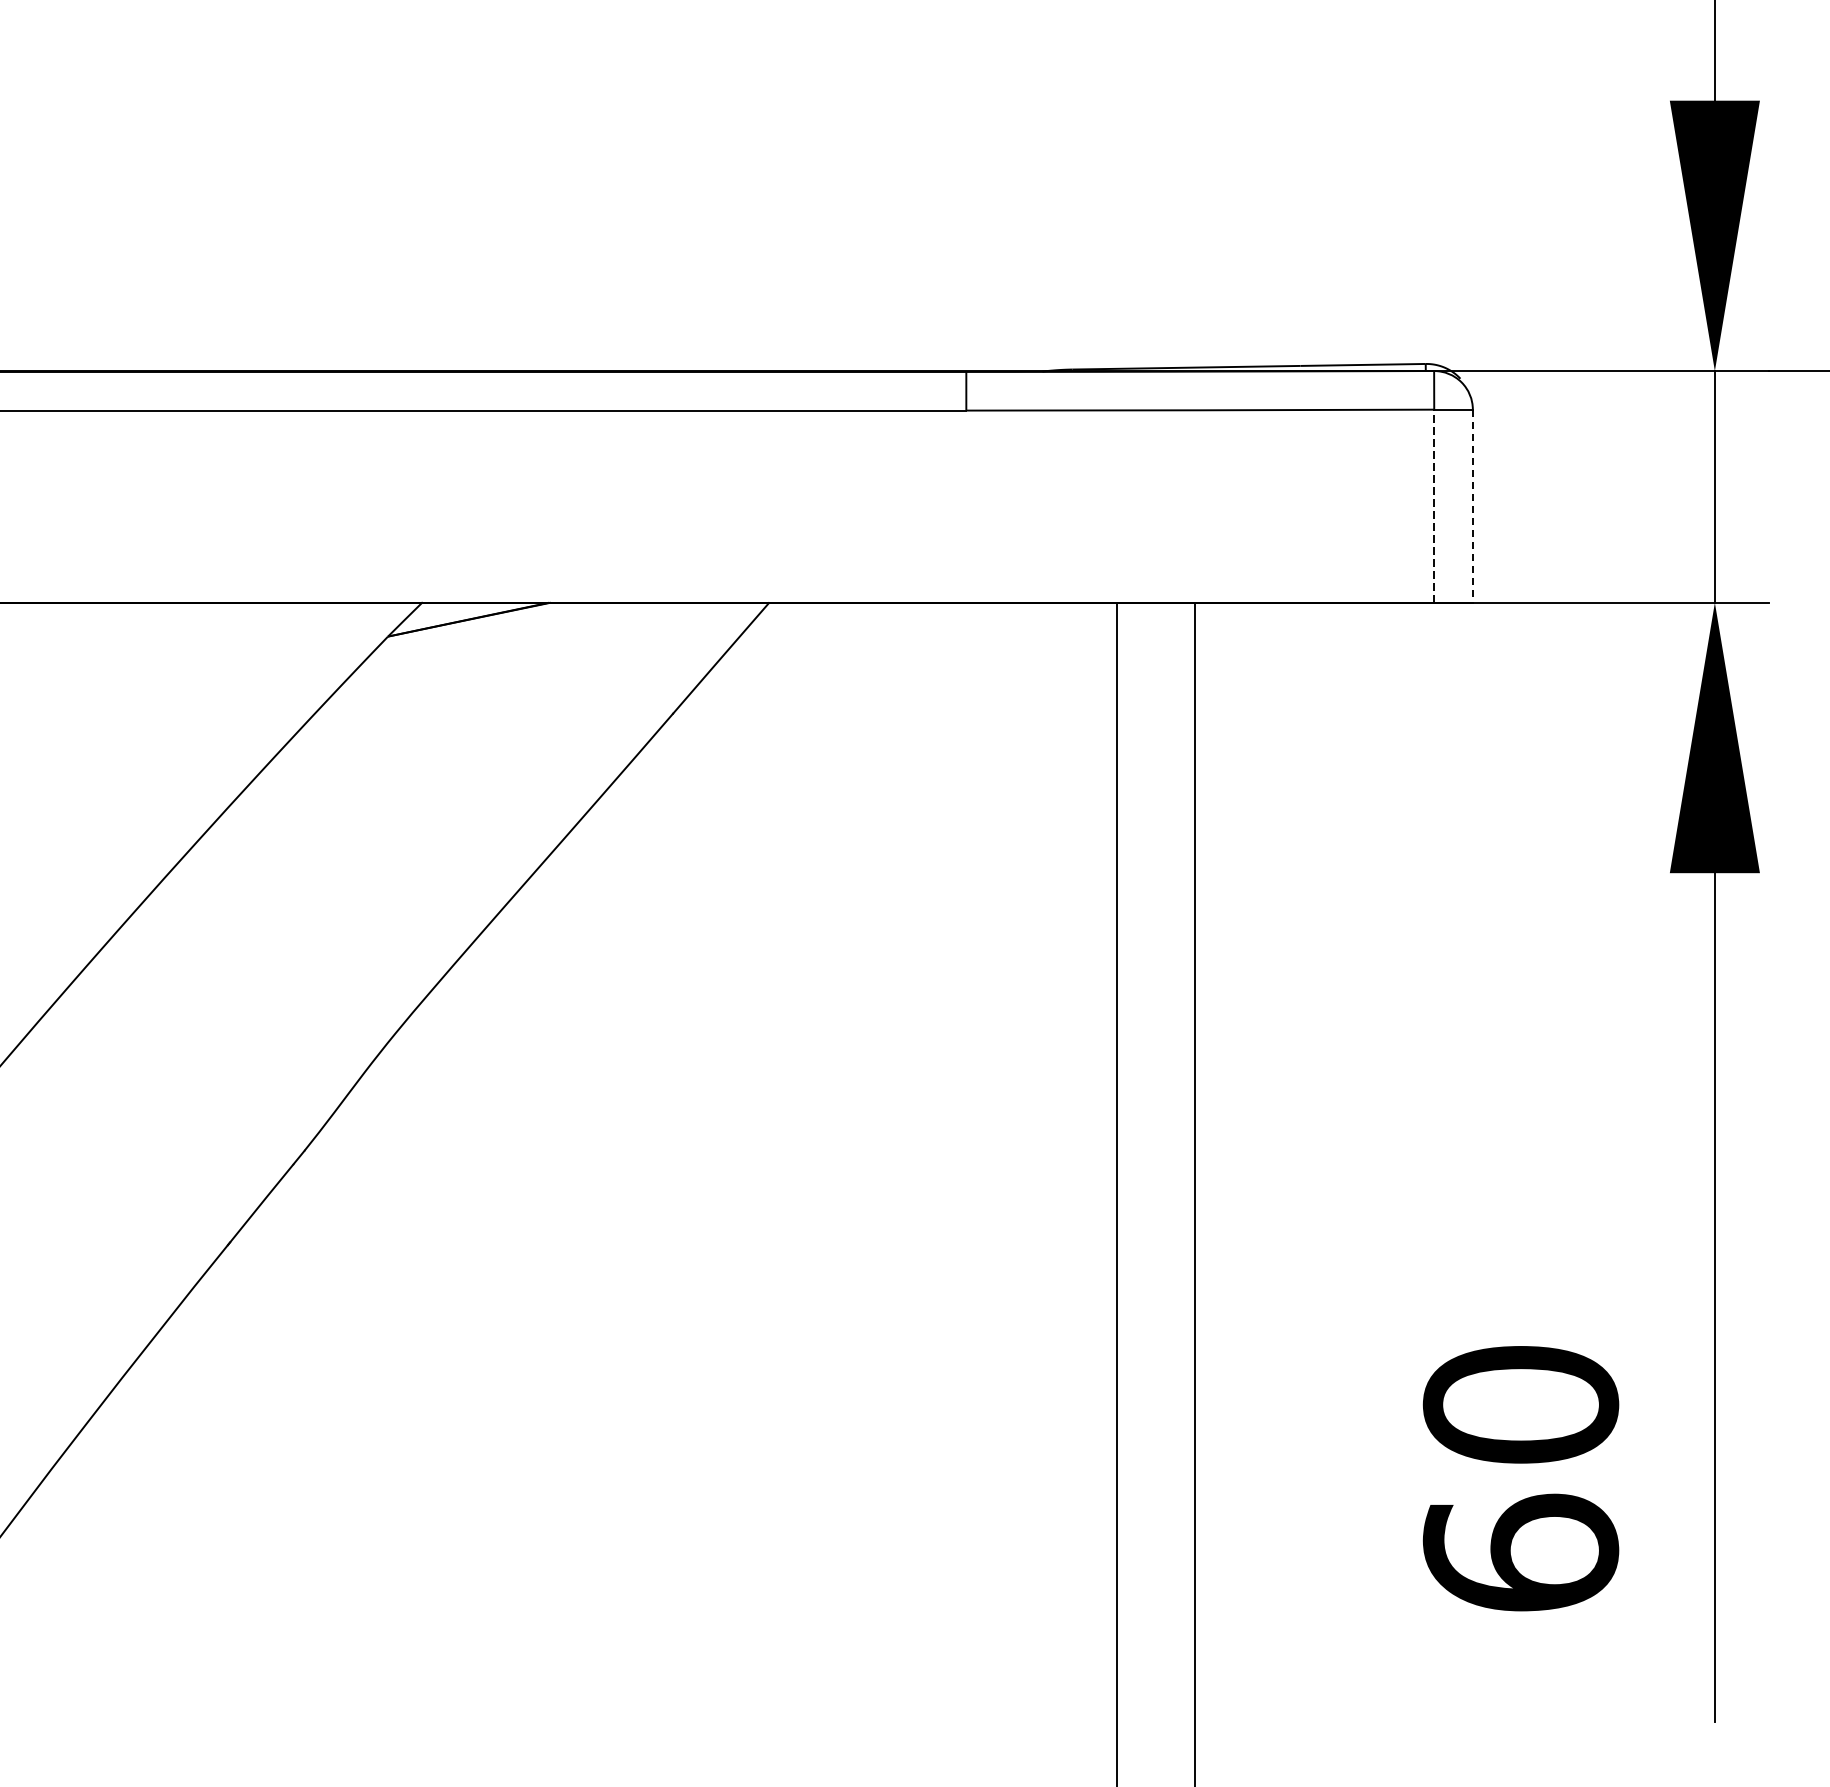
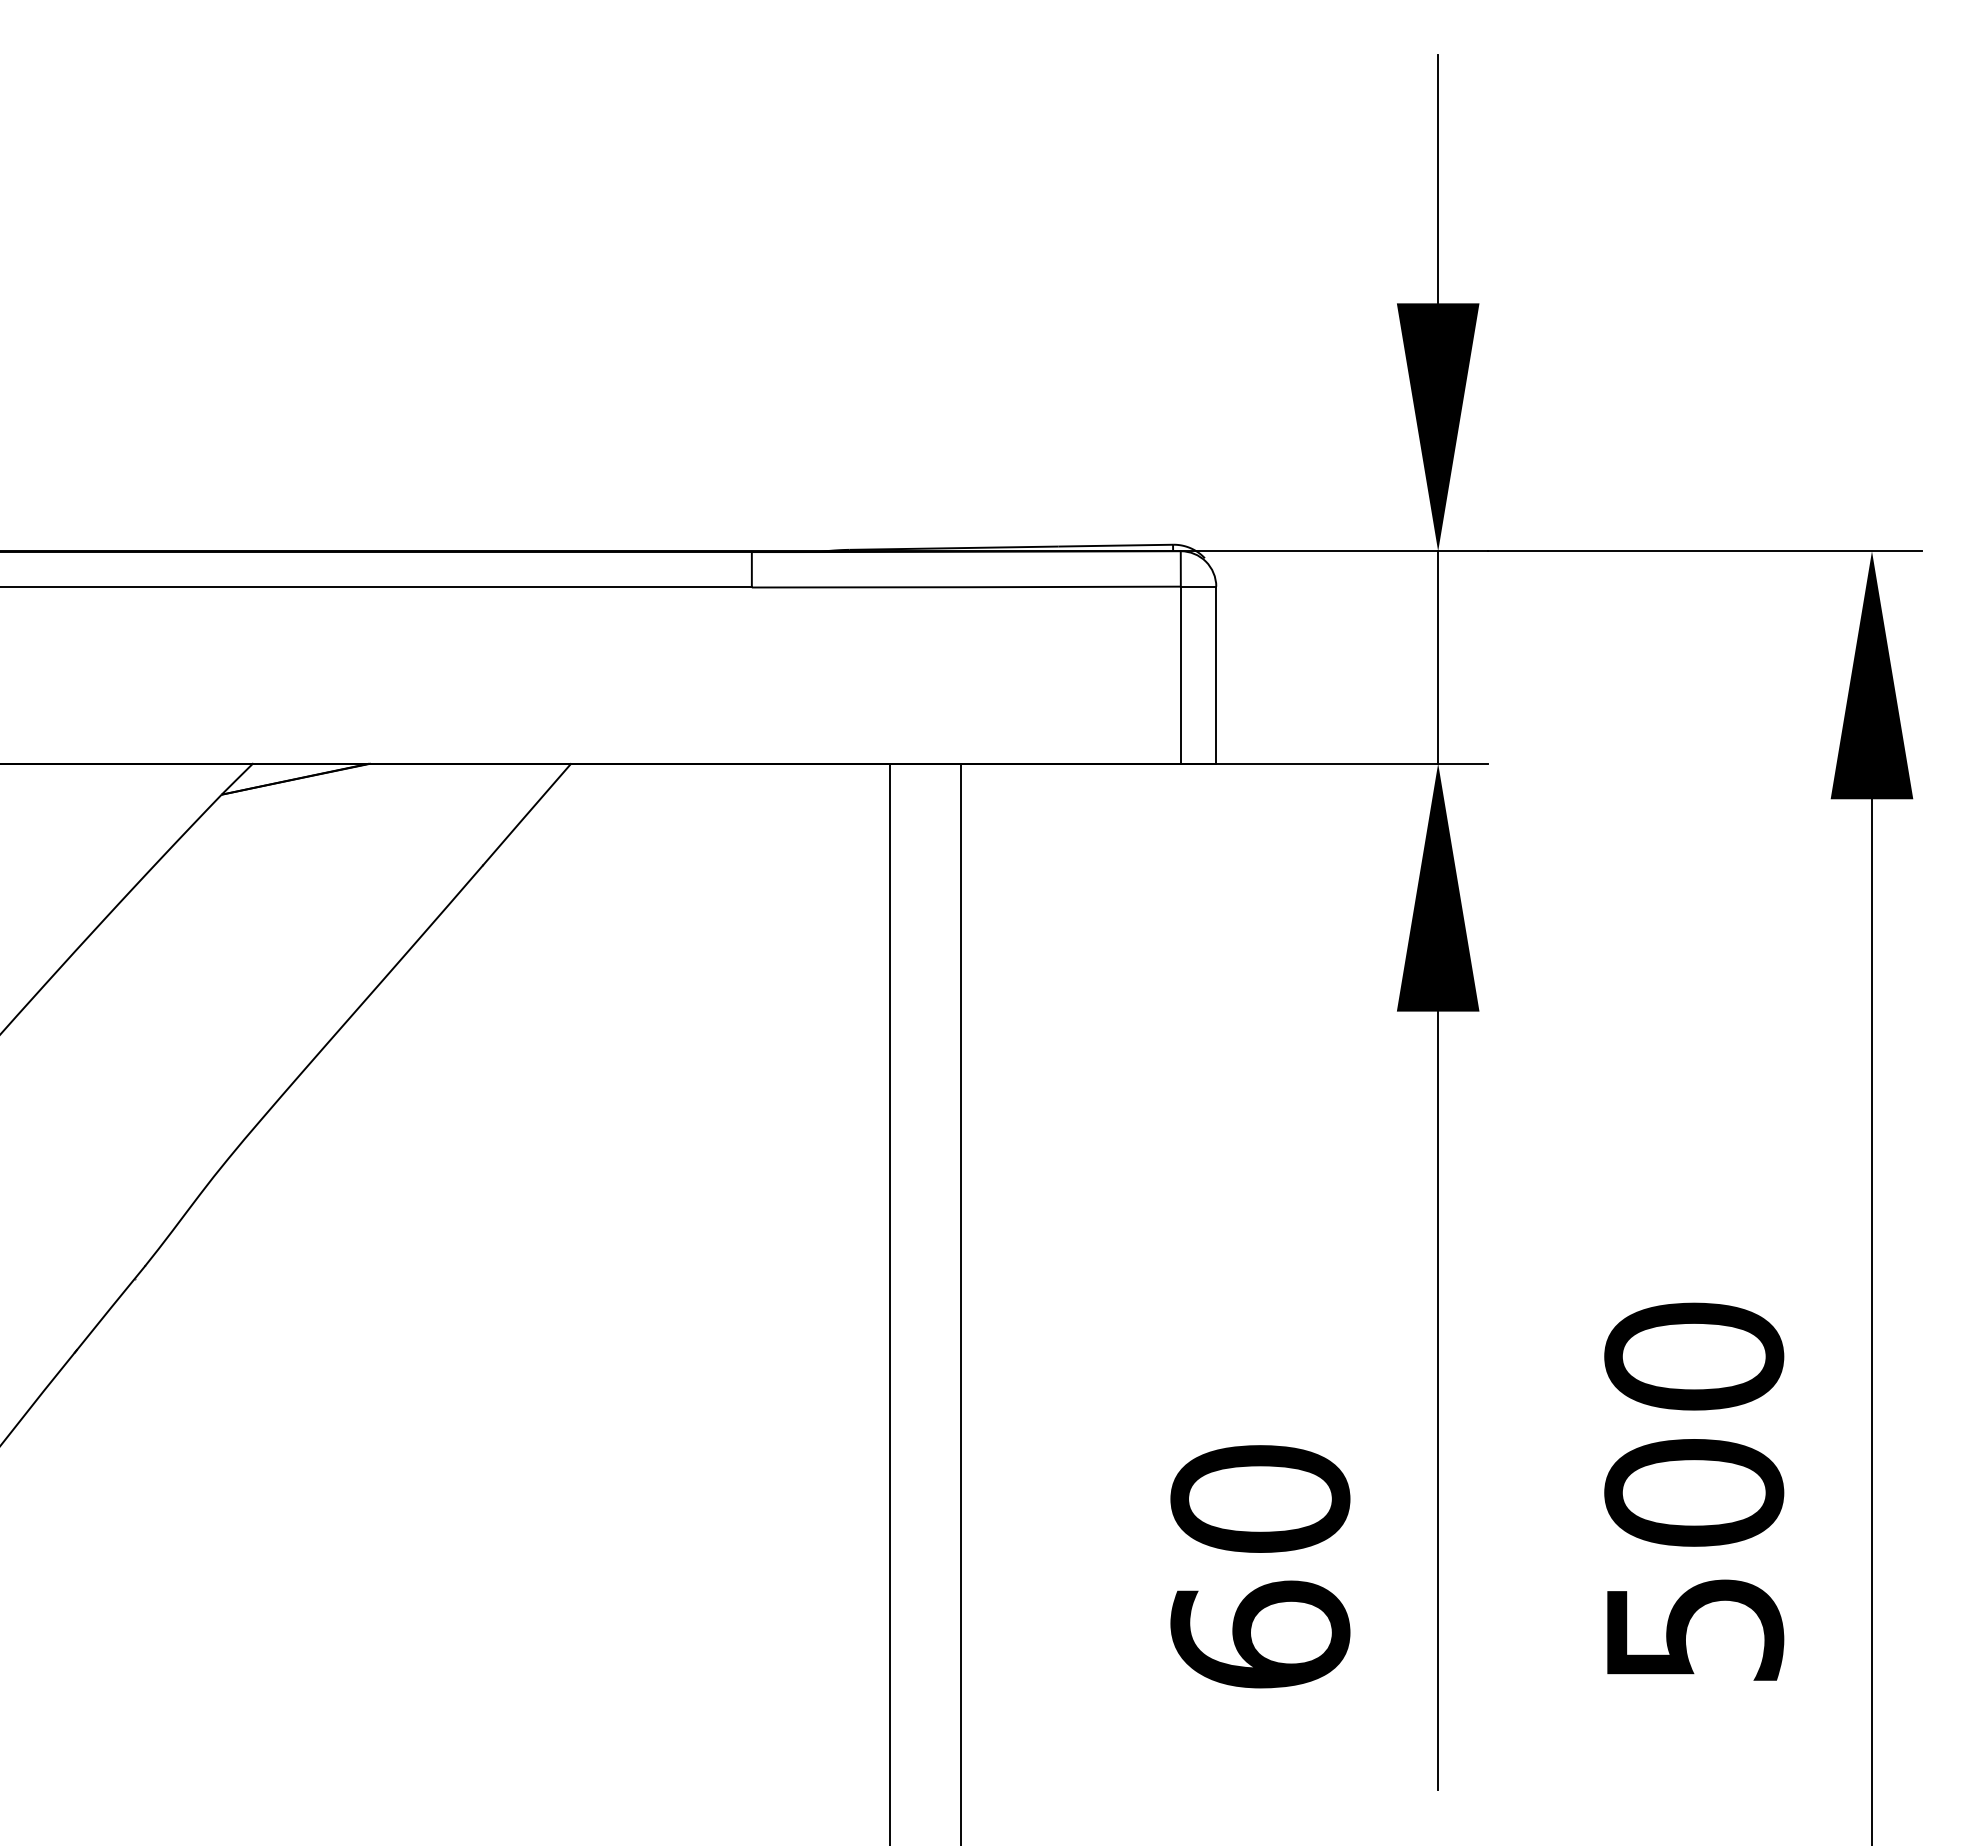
line: (1433, 506) -> (1180, 675), dashed -> solid
line: (1473, 506) -> (1216, 675), dashed -> solid

